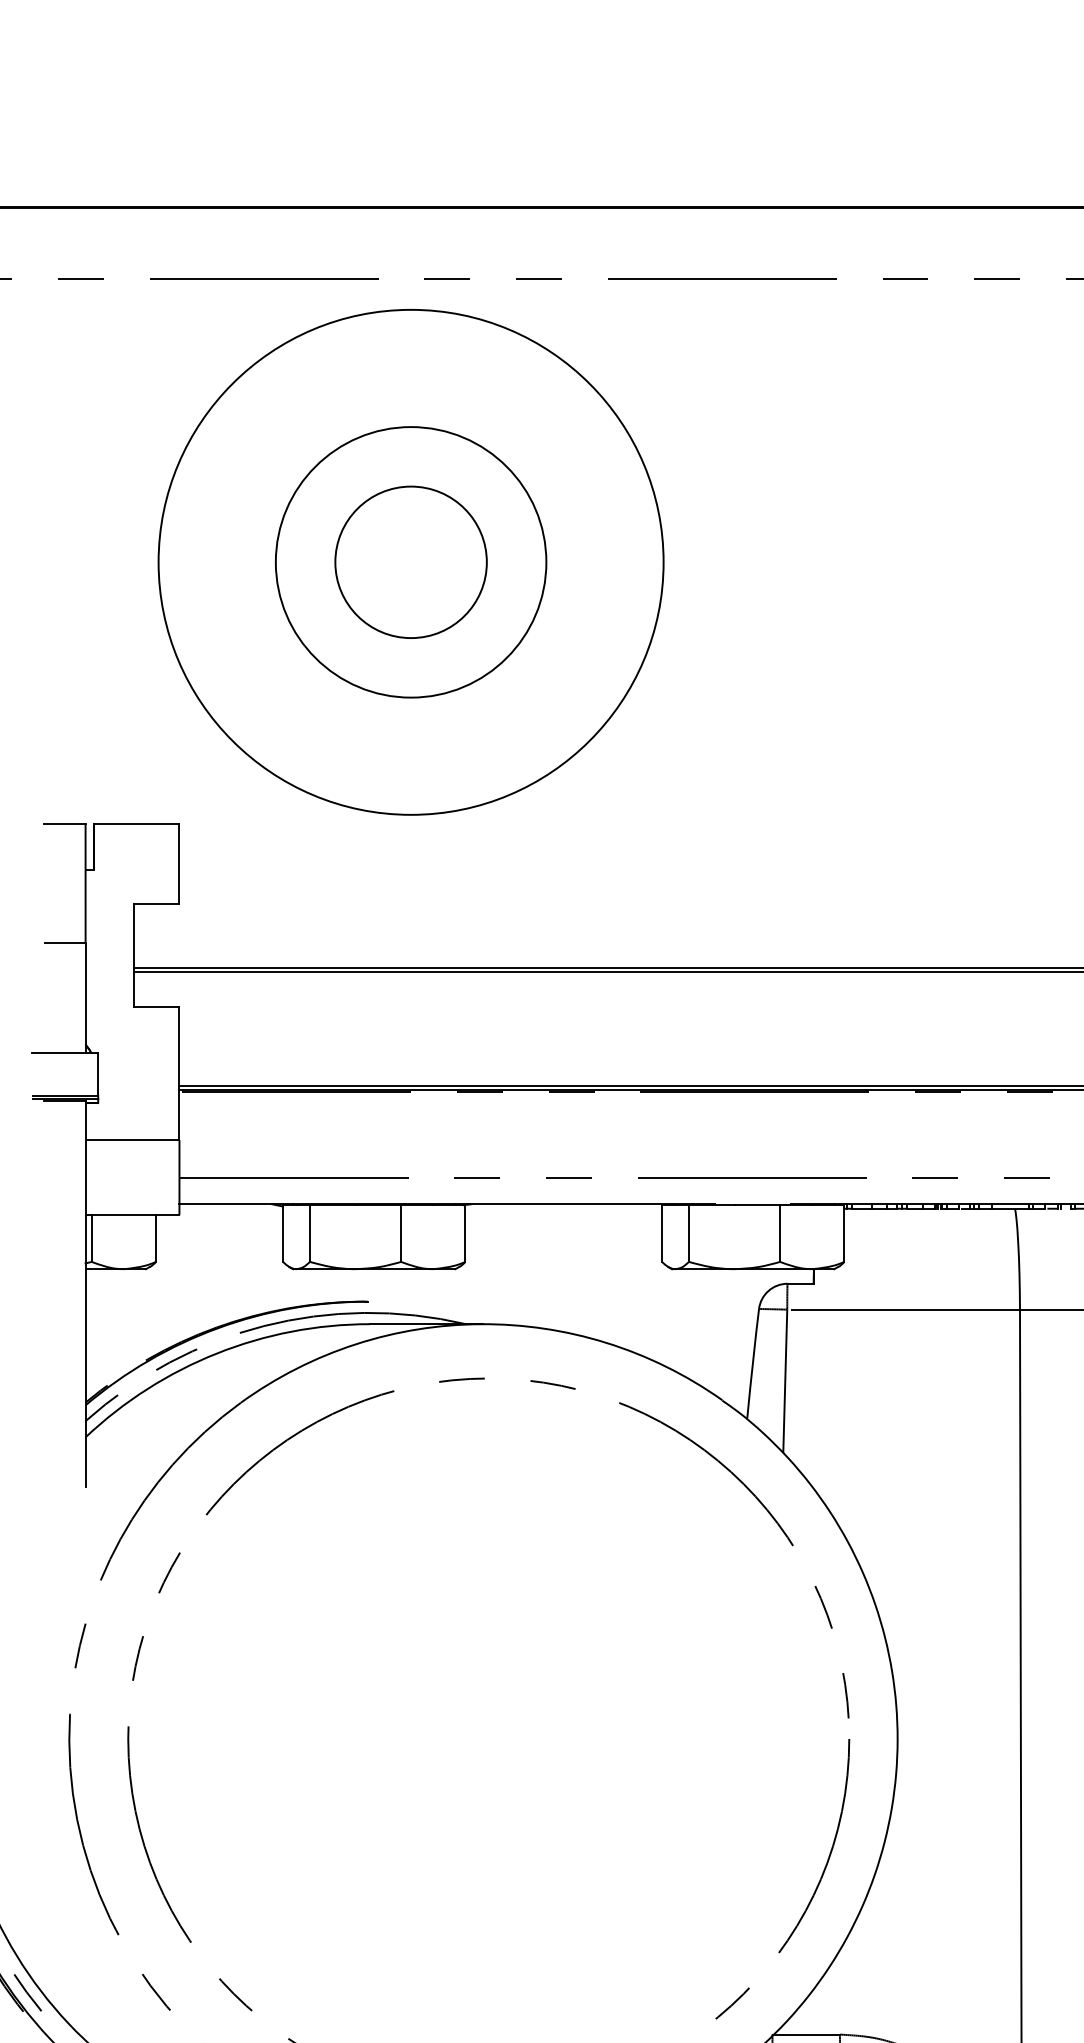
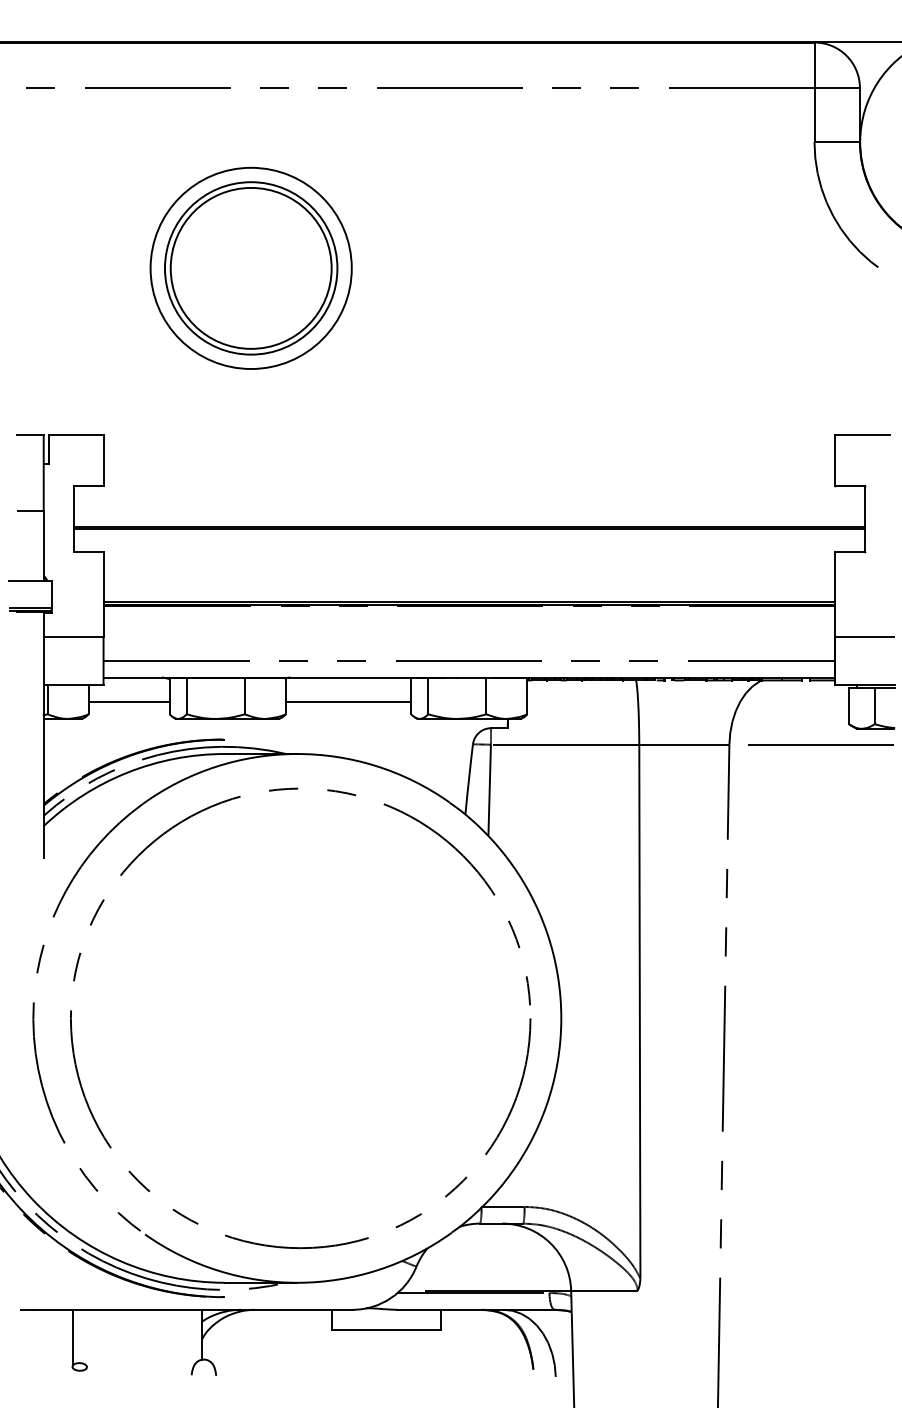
circle: (410, 560) -> (250, 267), size x1.67
circle: (410, 562) -> (250, 268), size x0.62
line: (218, 1243) -> (128, 702), added
line: (563, 1243) -> (348, 702), added

